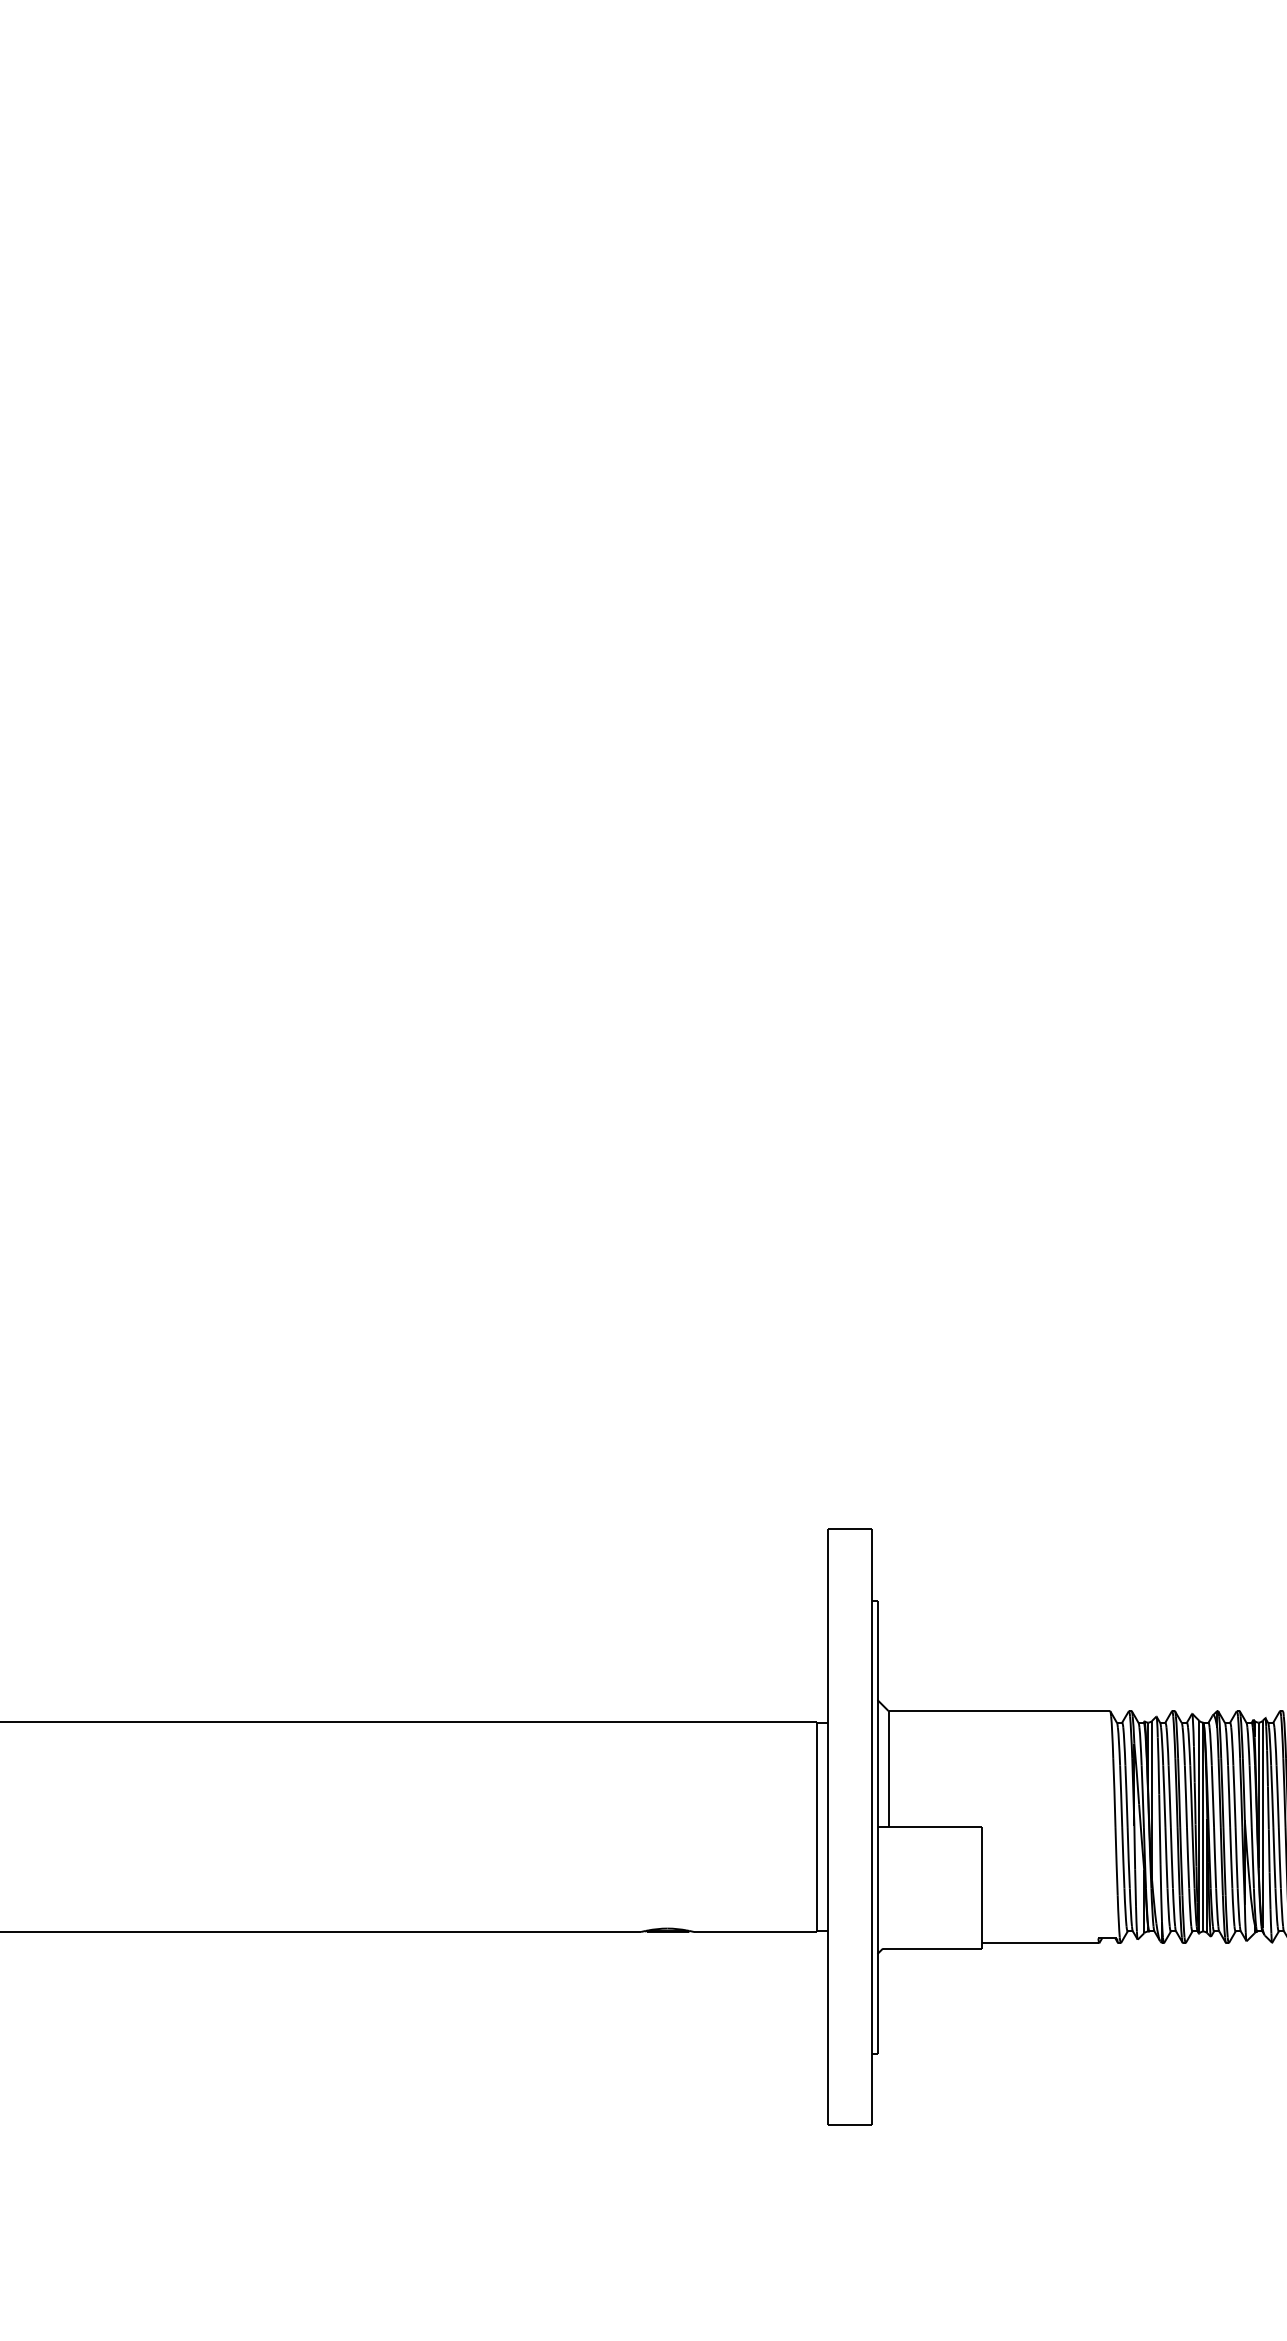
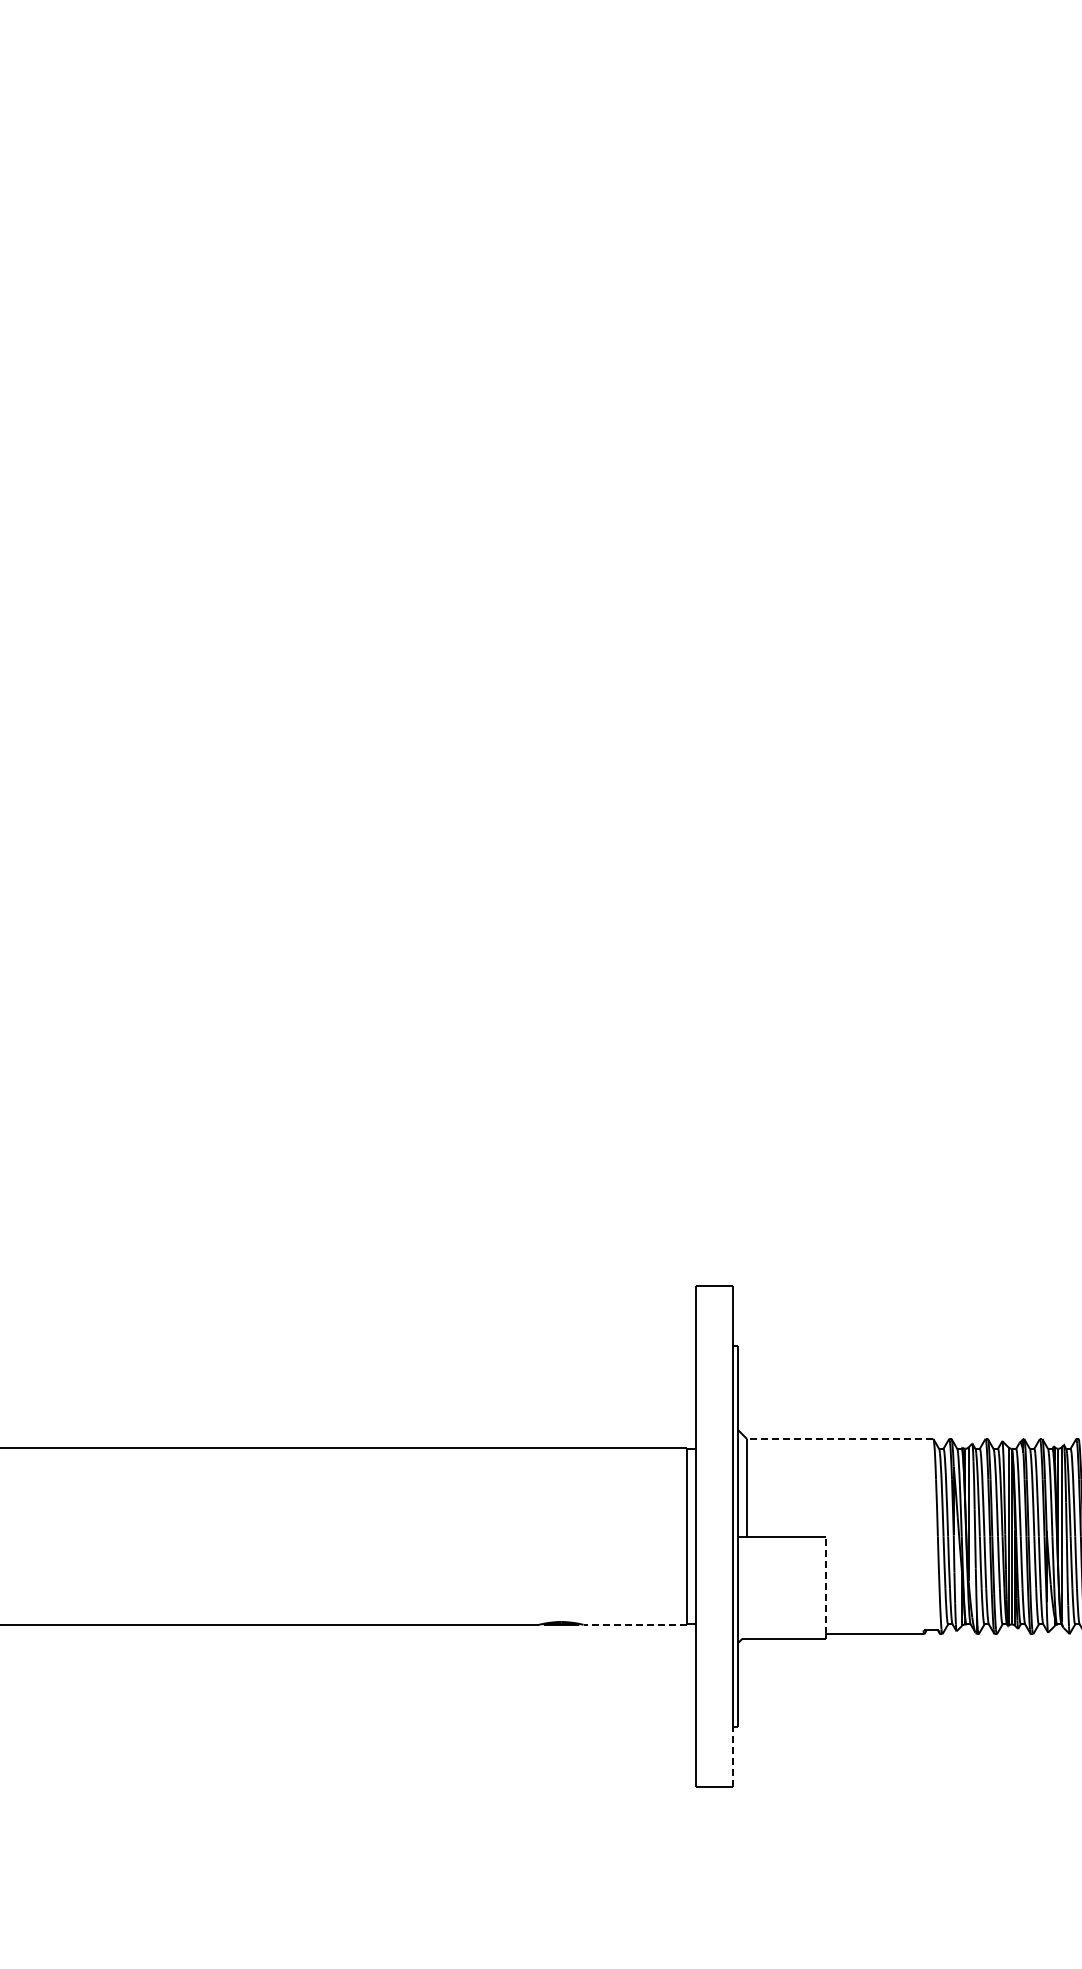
line: (998, 1711) -> (839, 1439), solid -> dashed
line: (983, 1885) -> (826, 1585), solid -> dashed
line: (755, 1931) -> (635, 1624), solid -> dashed
line: (872, 2088) -> (733, 1756), solid -> dashed

